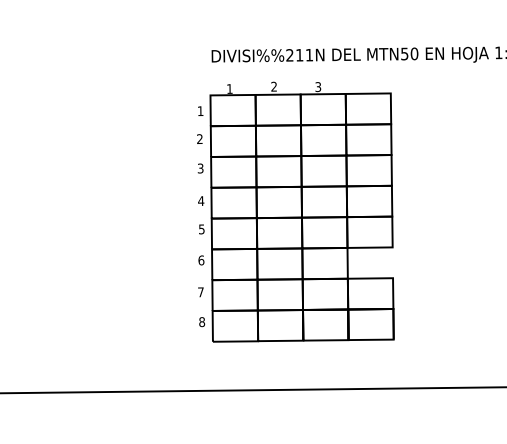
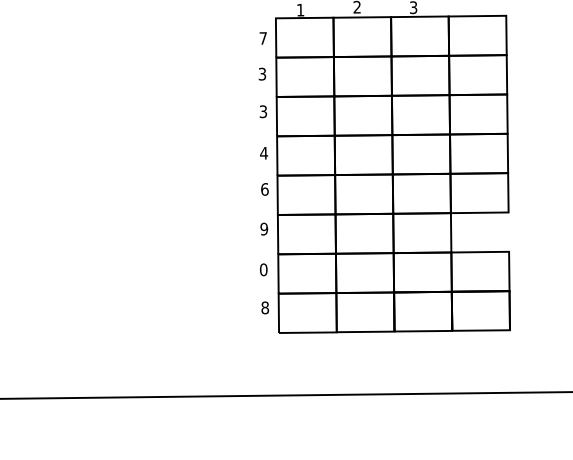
text: (200, 110) -> (263, 37), 1 -> 7
text: (199, 139) -> (261, 74), 2 -> 3
text: (201, 229) -> (264, 189), 5 -> 6
text: (201, 260) -> (264, 229), 6 -> 9
text: (200, 292) -> (263, 270), 7 -> 0

